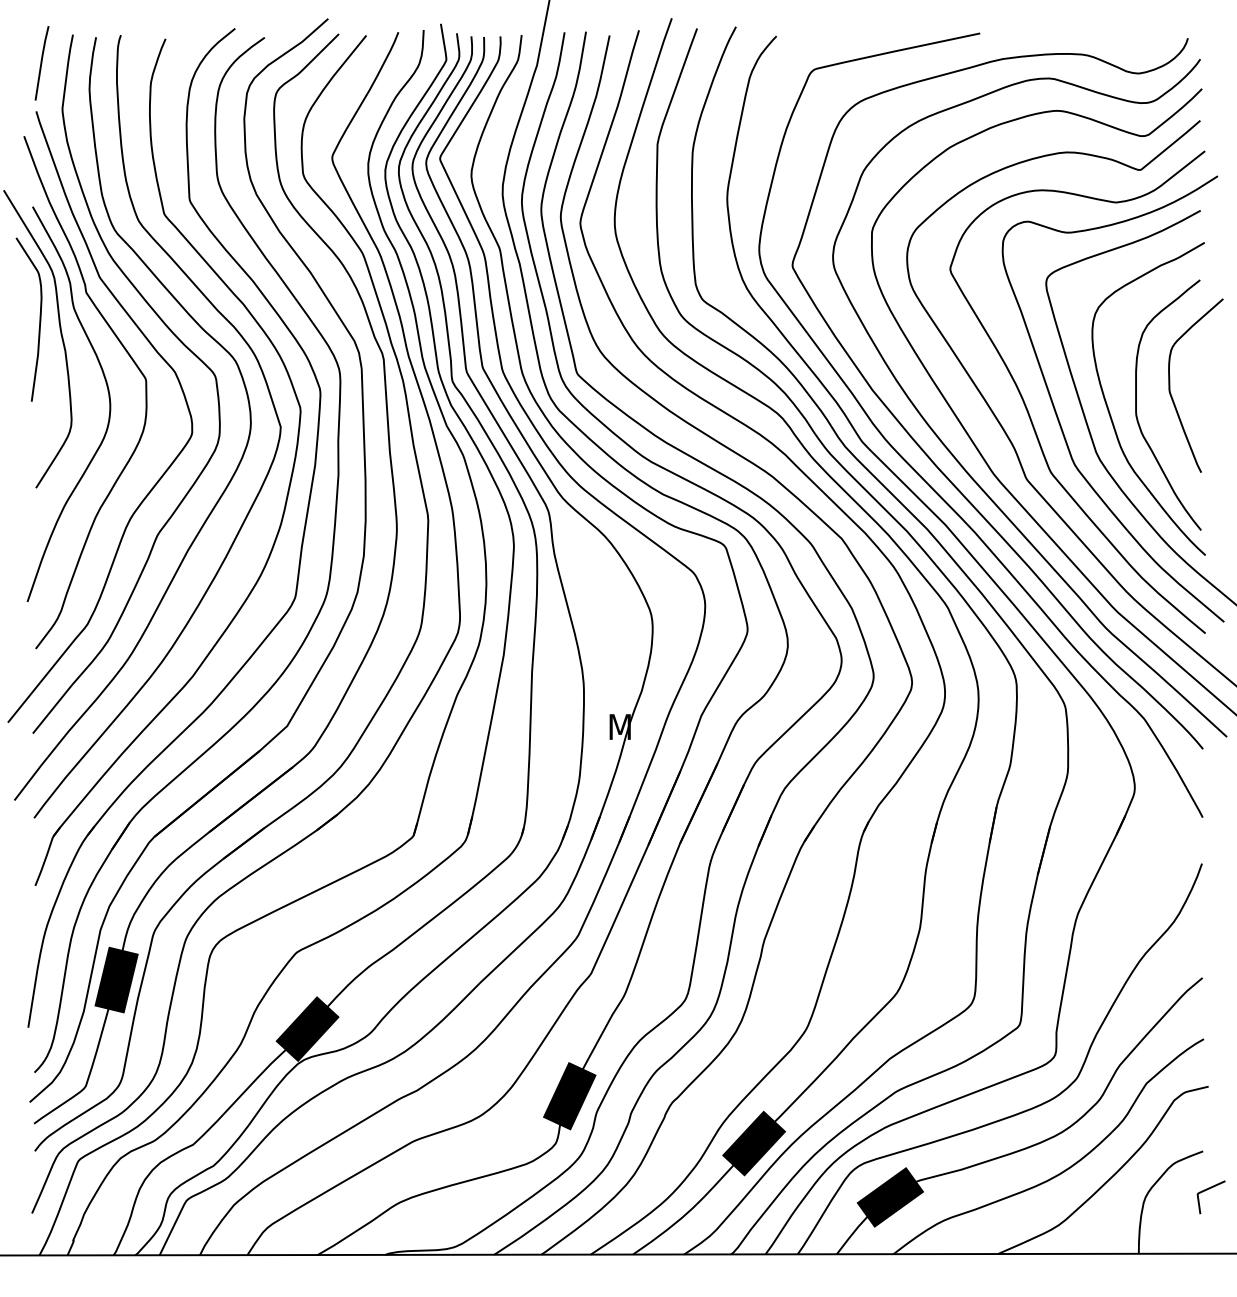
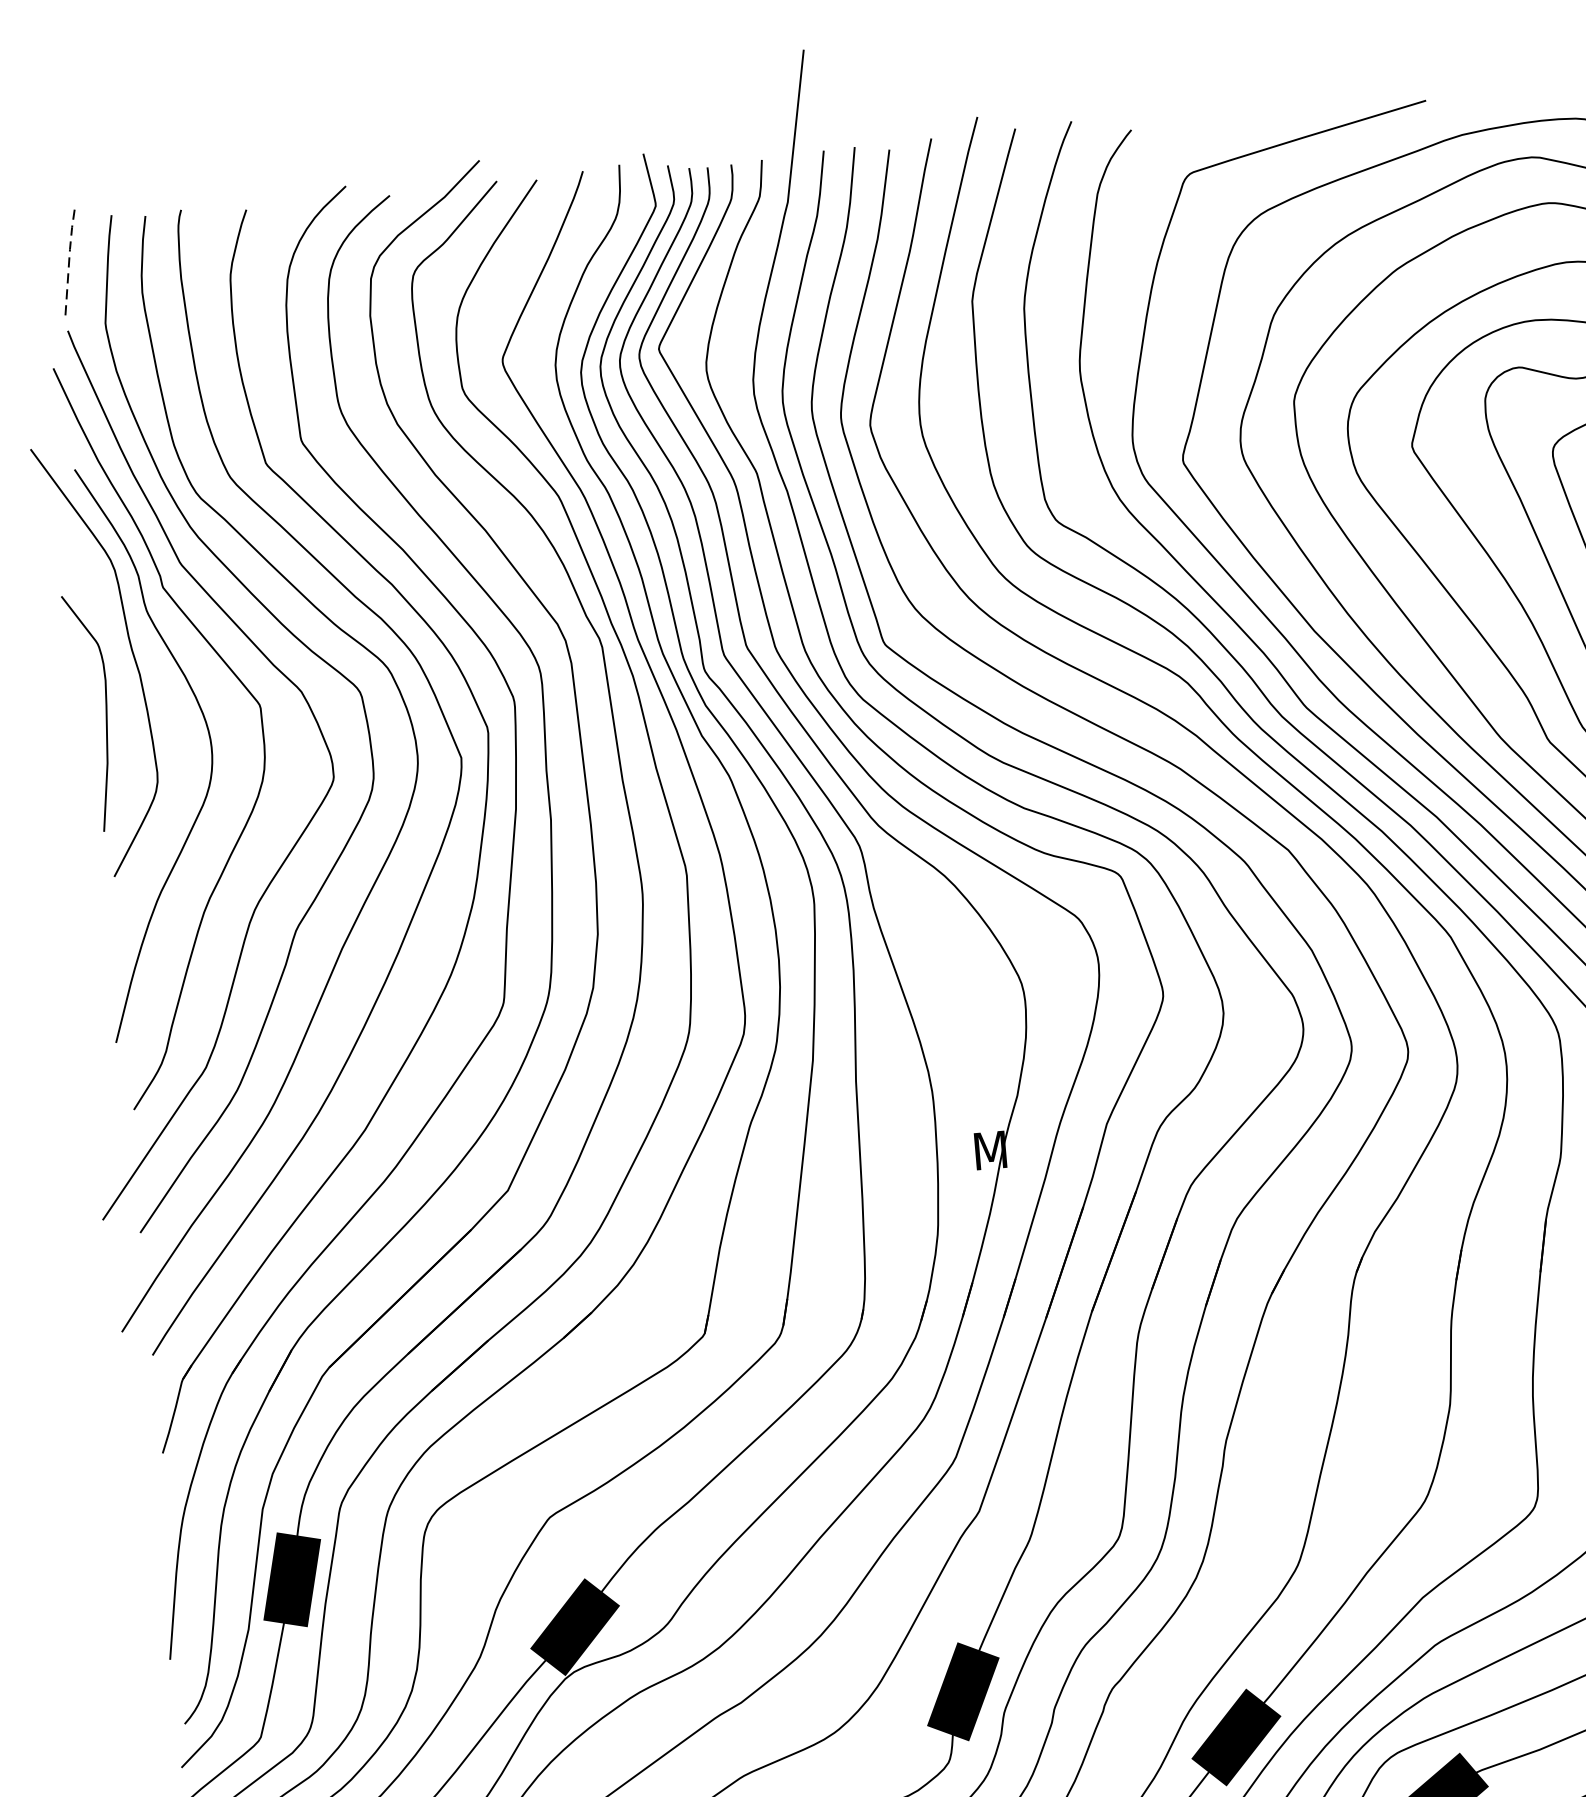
line: (41, 61) -> (69, 257), solid -> dashed
curve: (39, 319) -> (105, 711), moved

